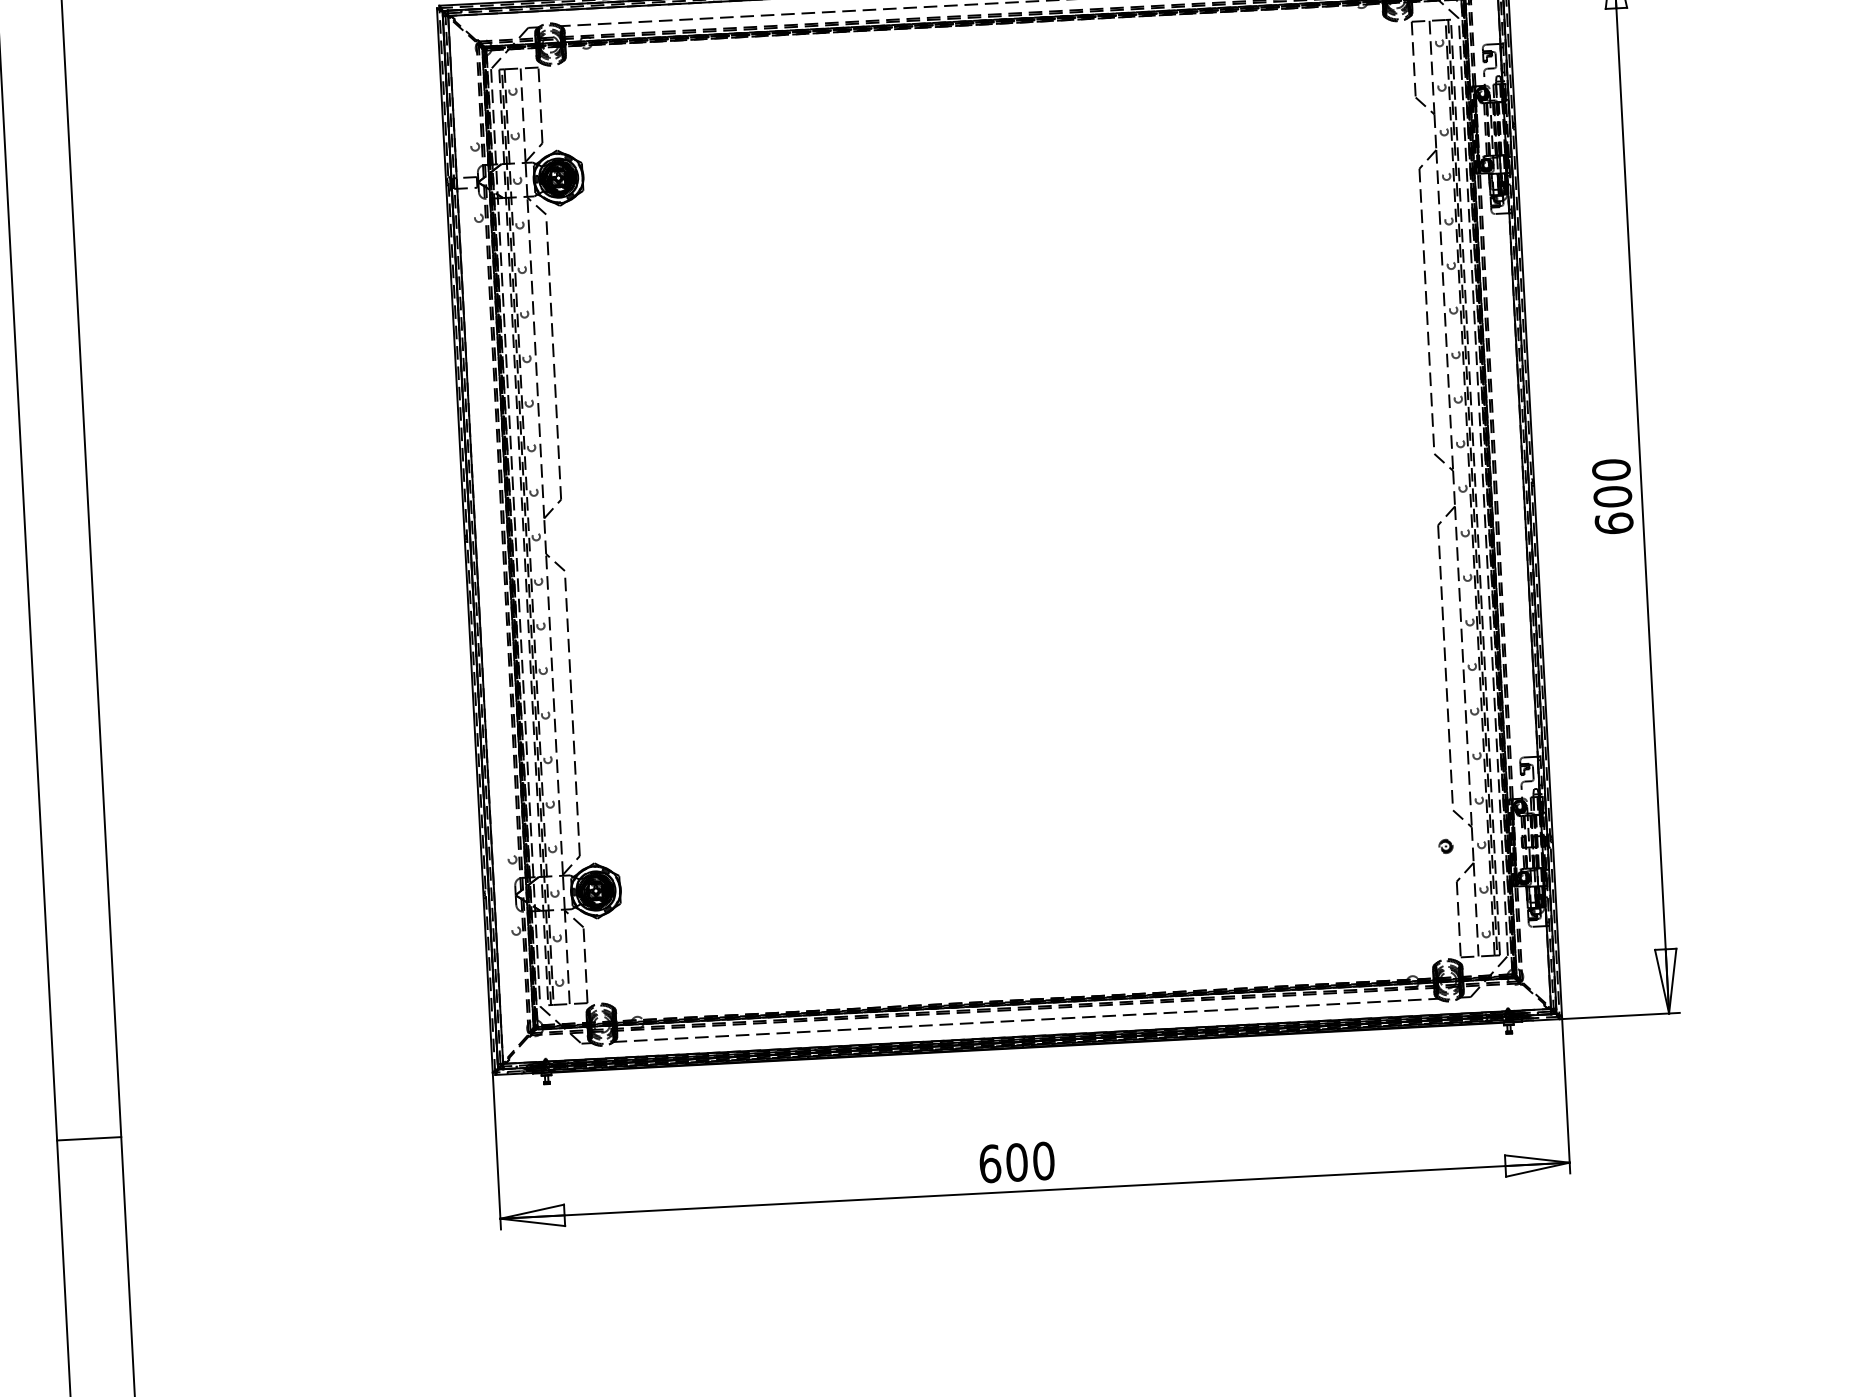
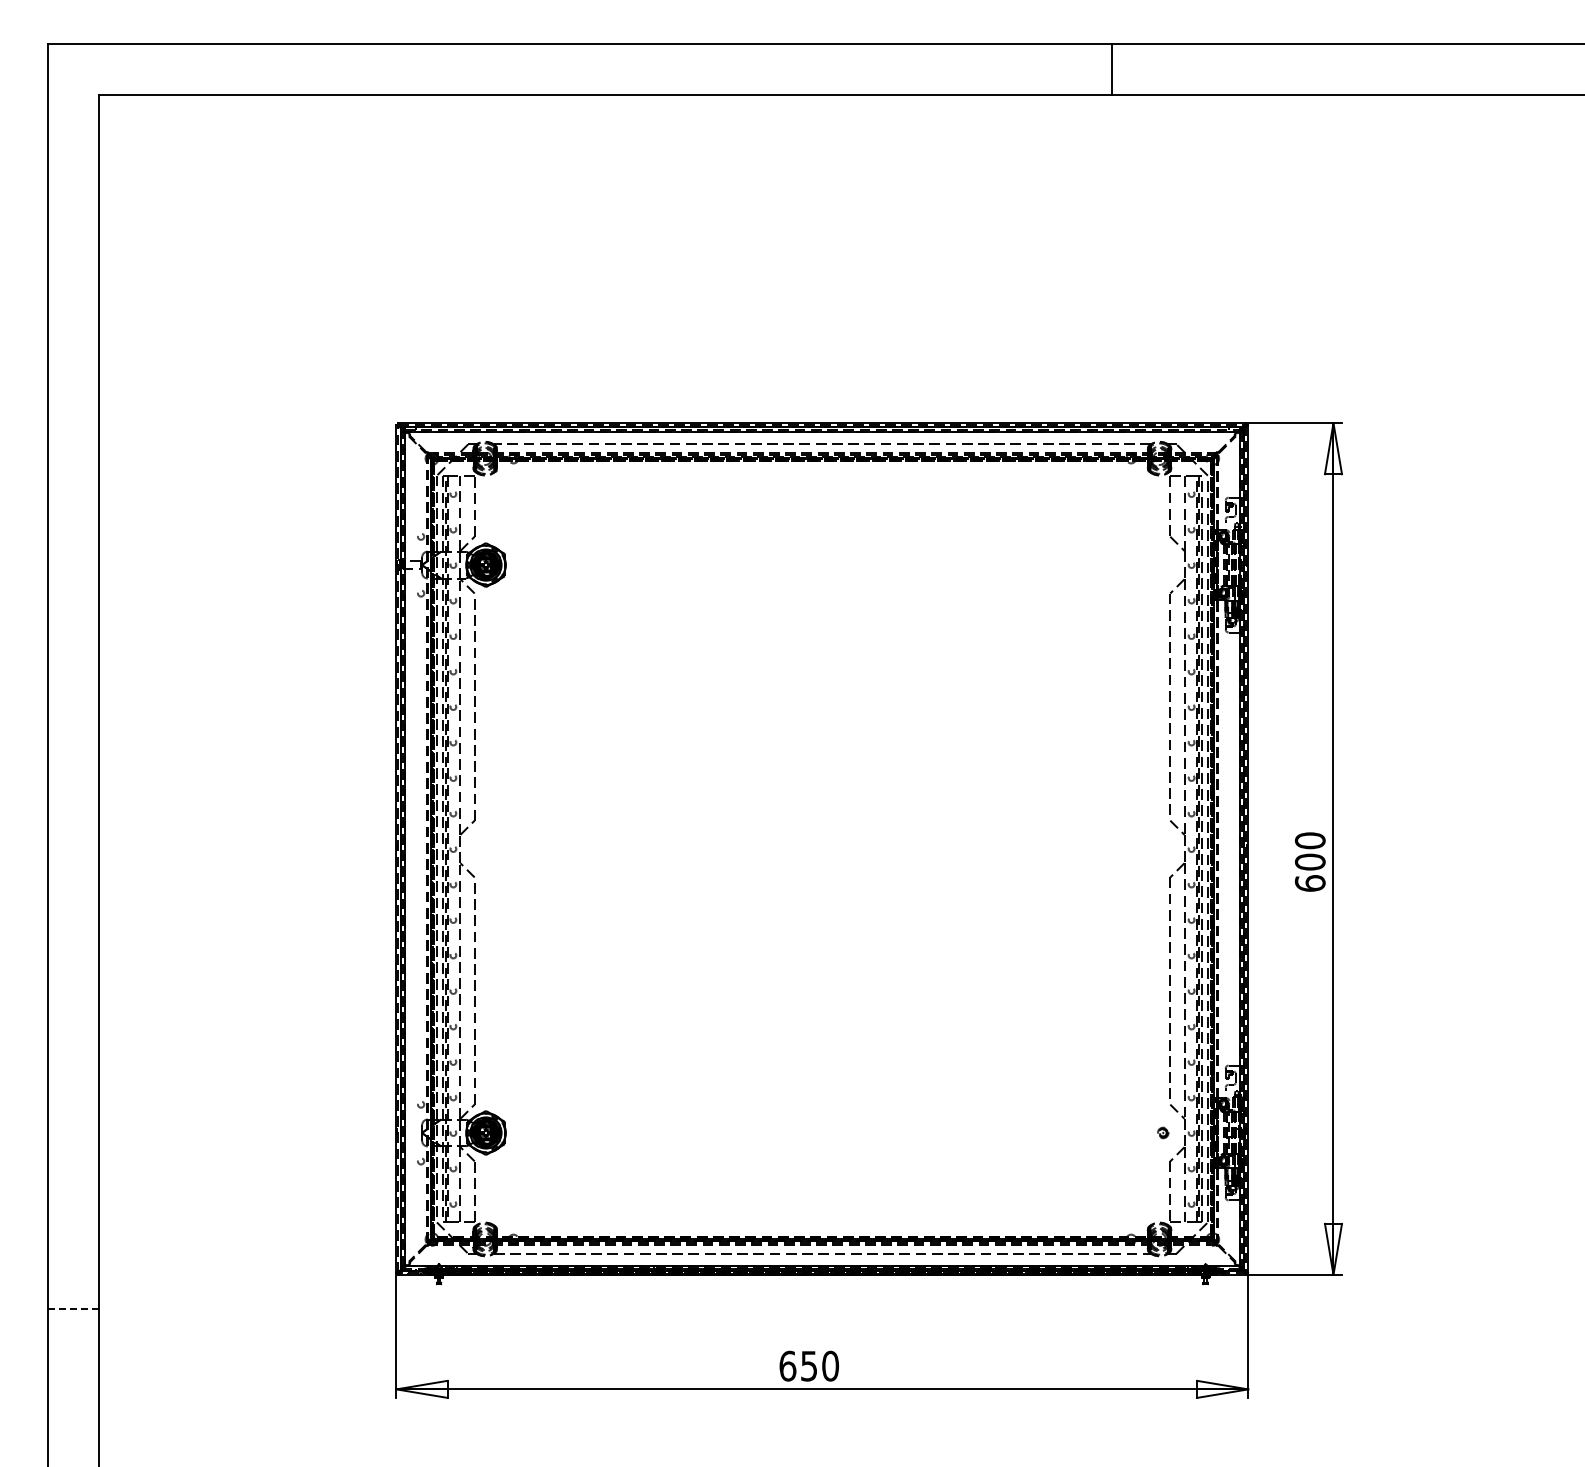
line: (89, 1138) -> (73, 1308), solid -> dashed
text: (1016, 1161) -> (808, 1365), 600 -> 650

